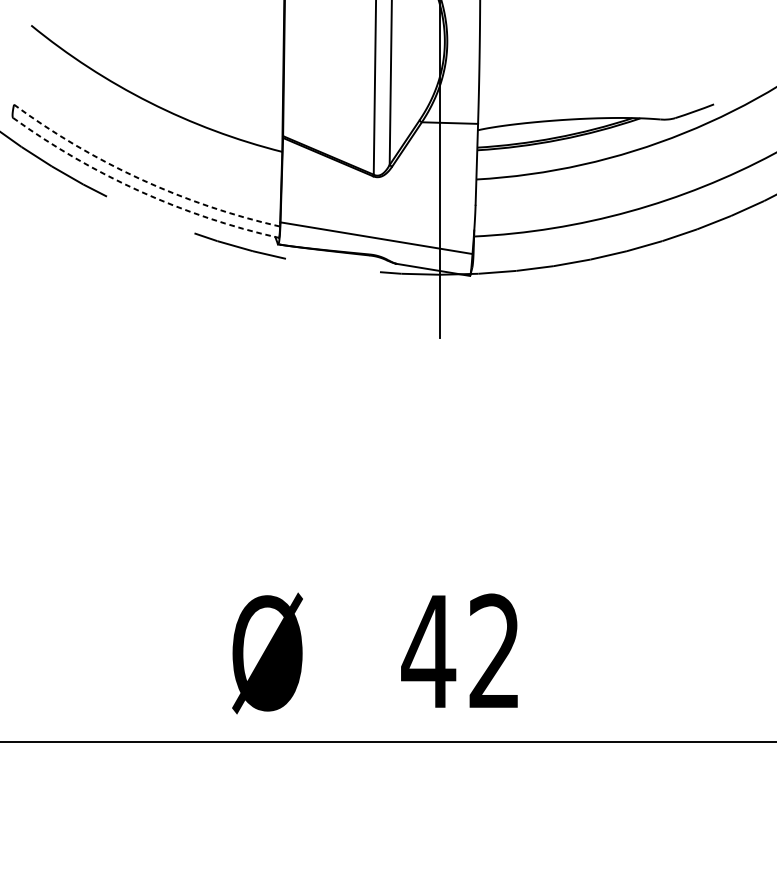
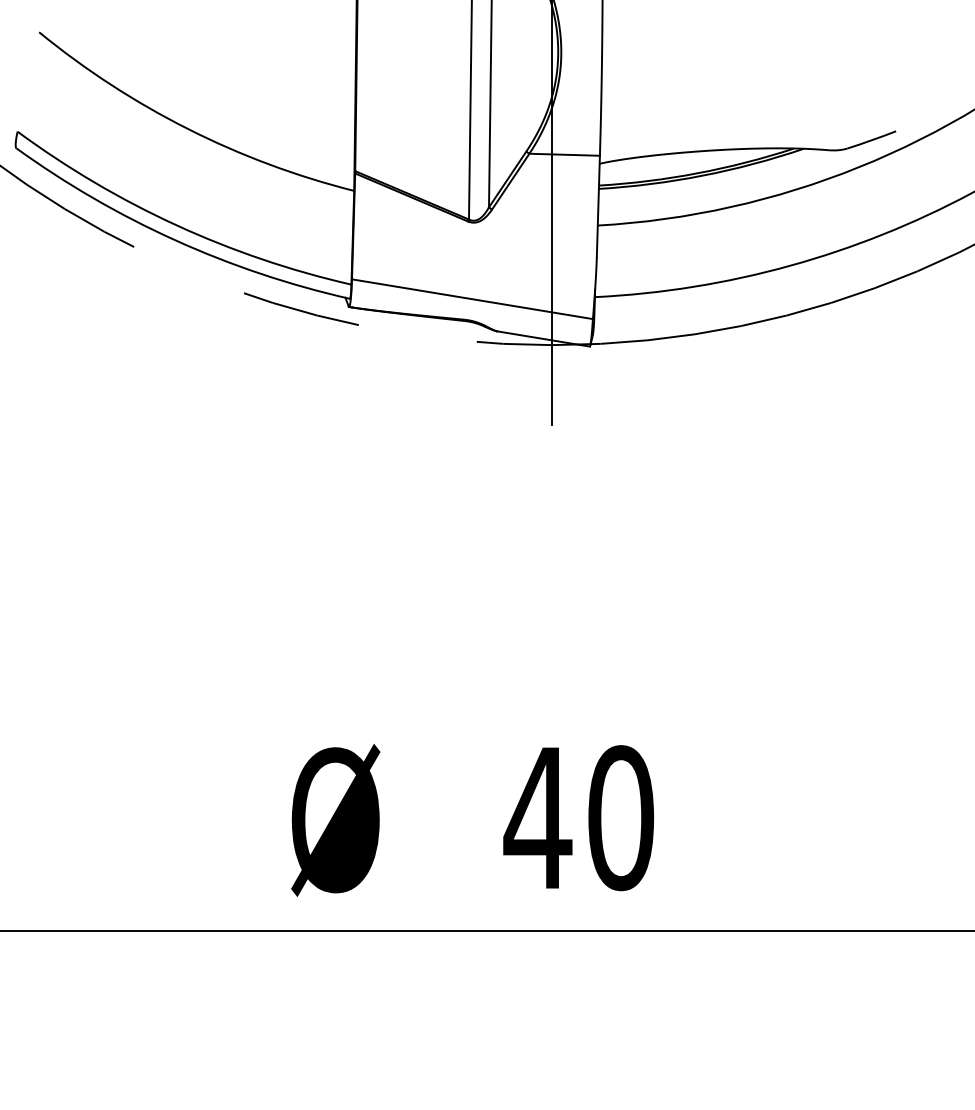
arc: (140, 179) -> (176, 225), dashed -> solid
arc: (139, 191) -> (175, 240), dashed -> solid
text: (495, 651) -> (621, 818), 42 -> 40

